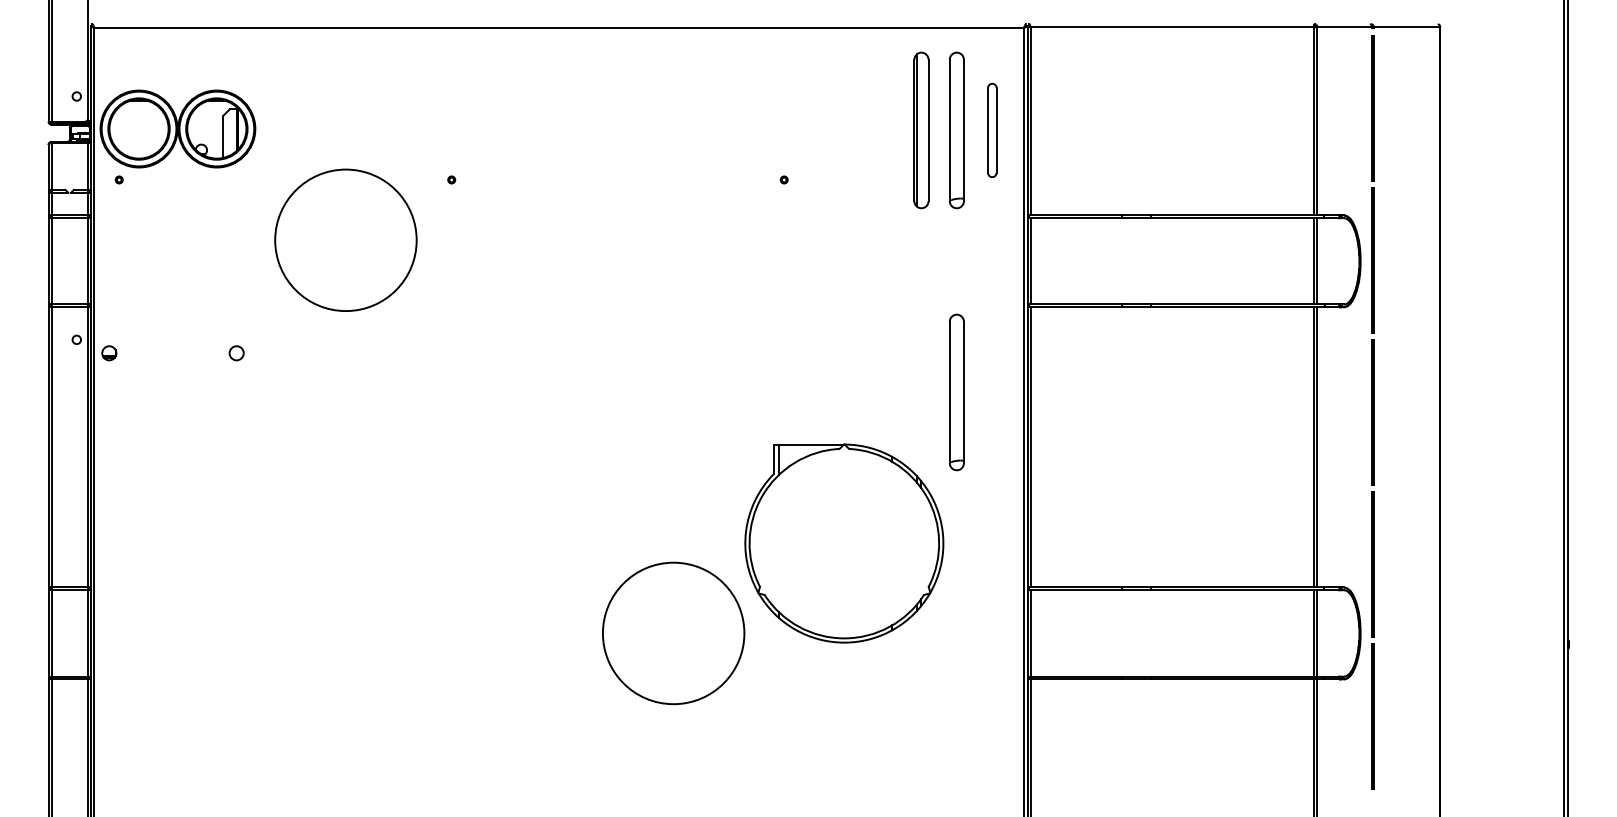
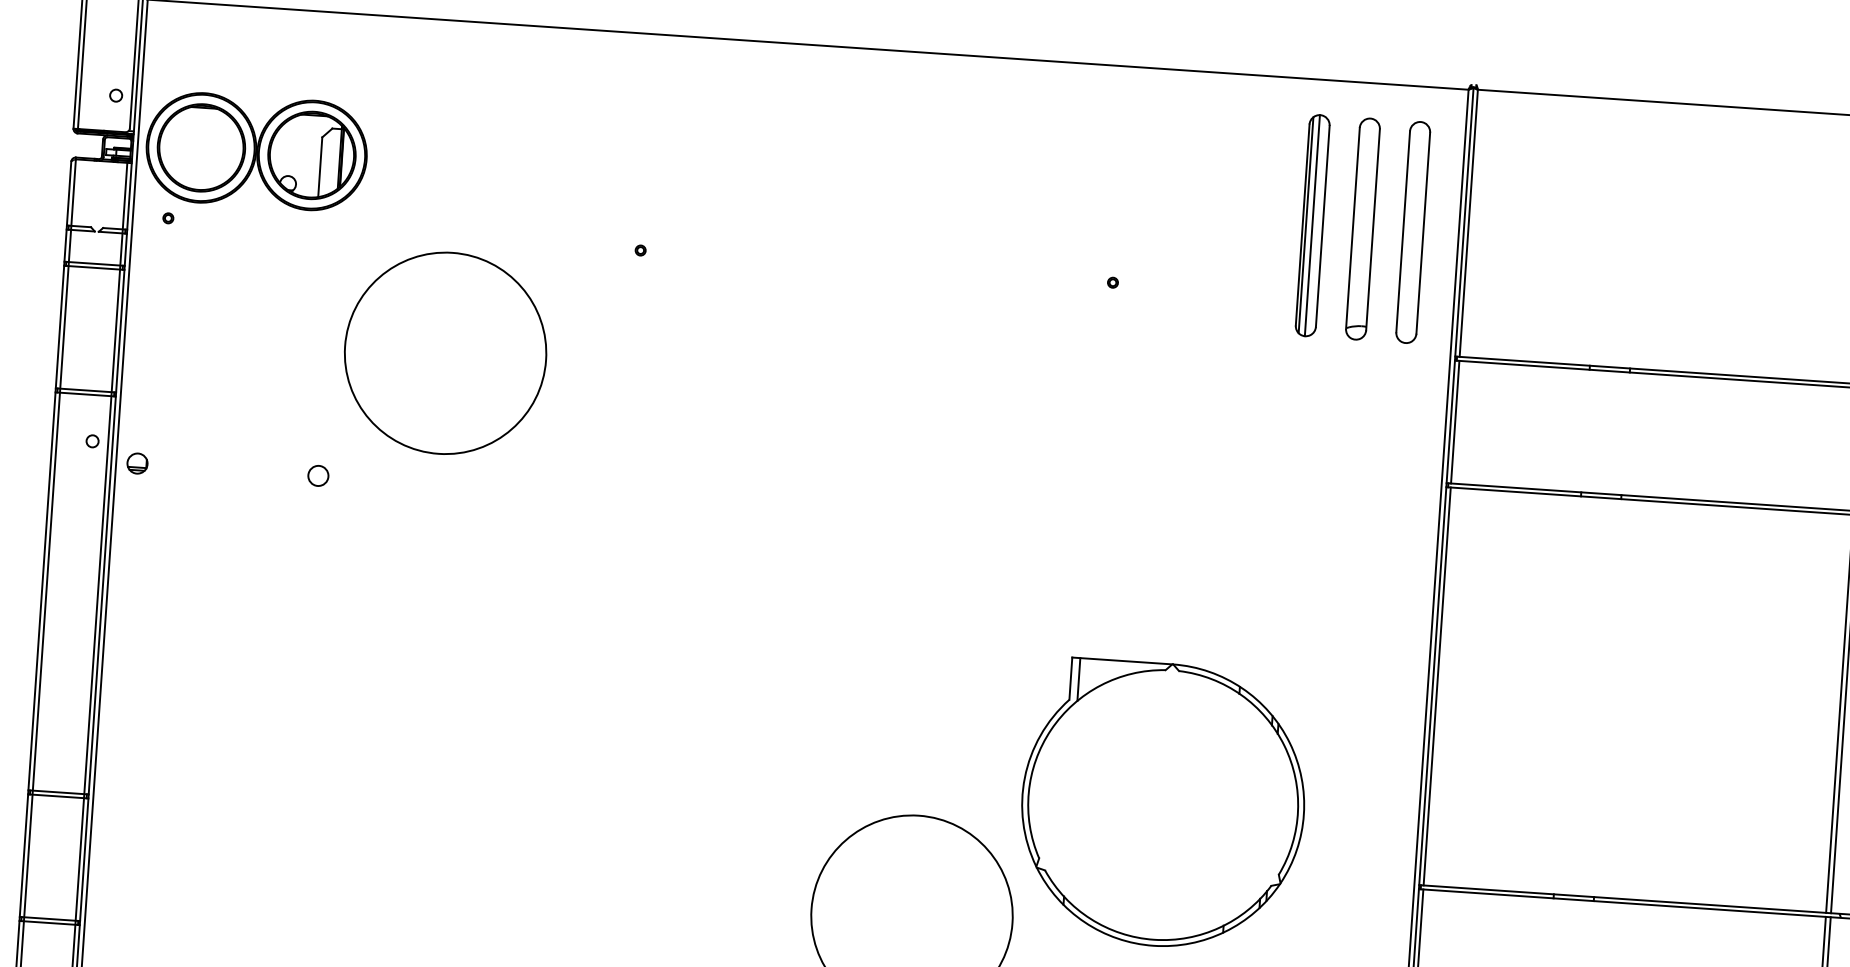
line: (921, 130) -> (1312, 225), added
part: (992, 130) -> (1413, 232), size x1.67
circle: (345, 239) -> (445, 352), moved
part: (956, 392) -> (1337, 601), removed

